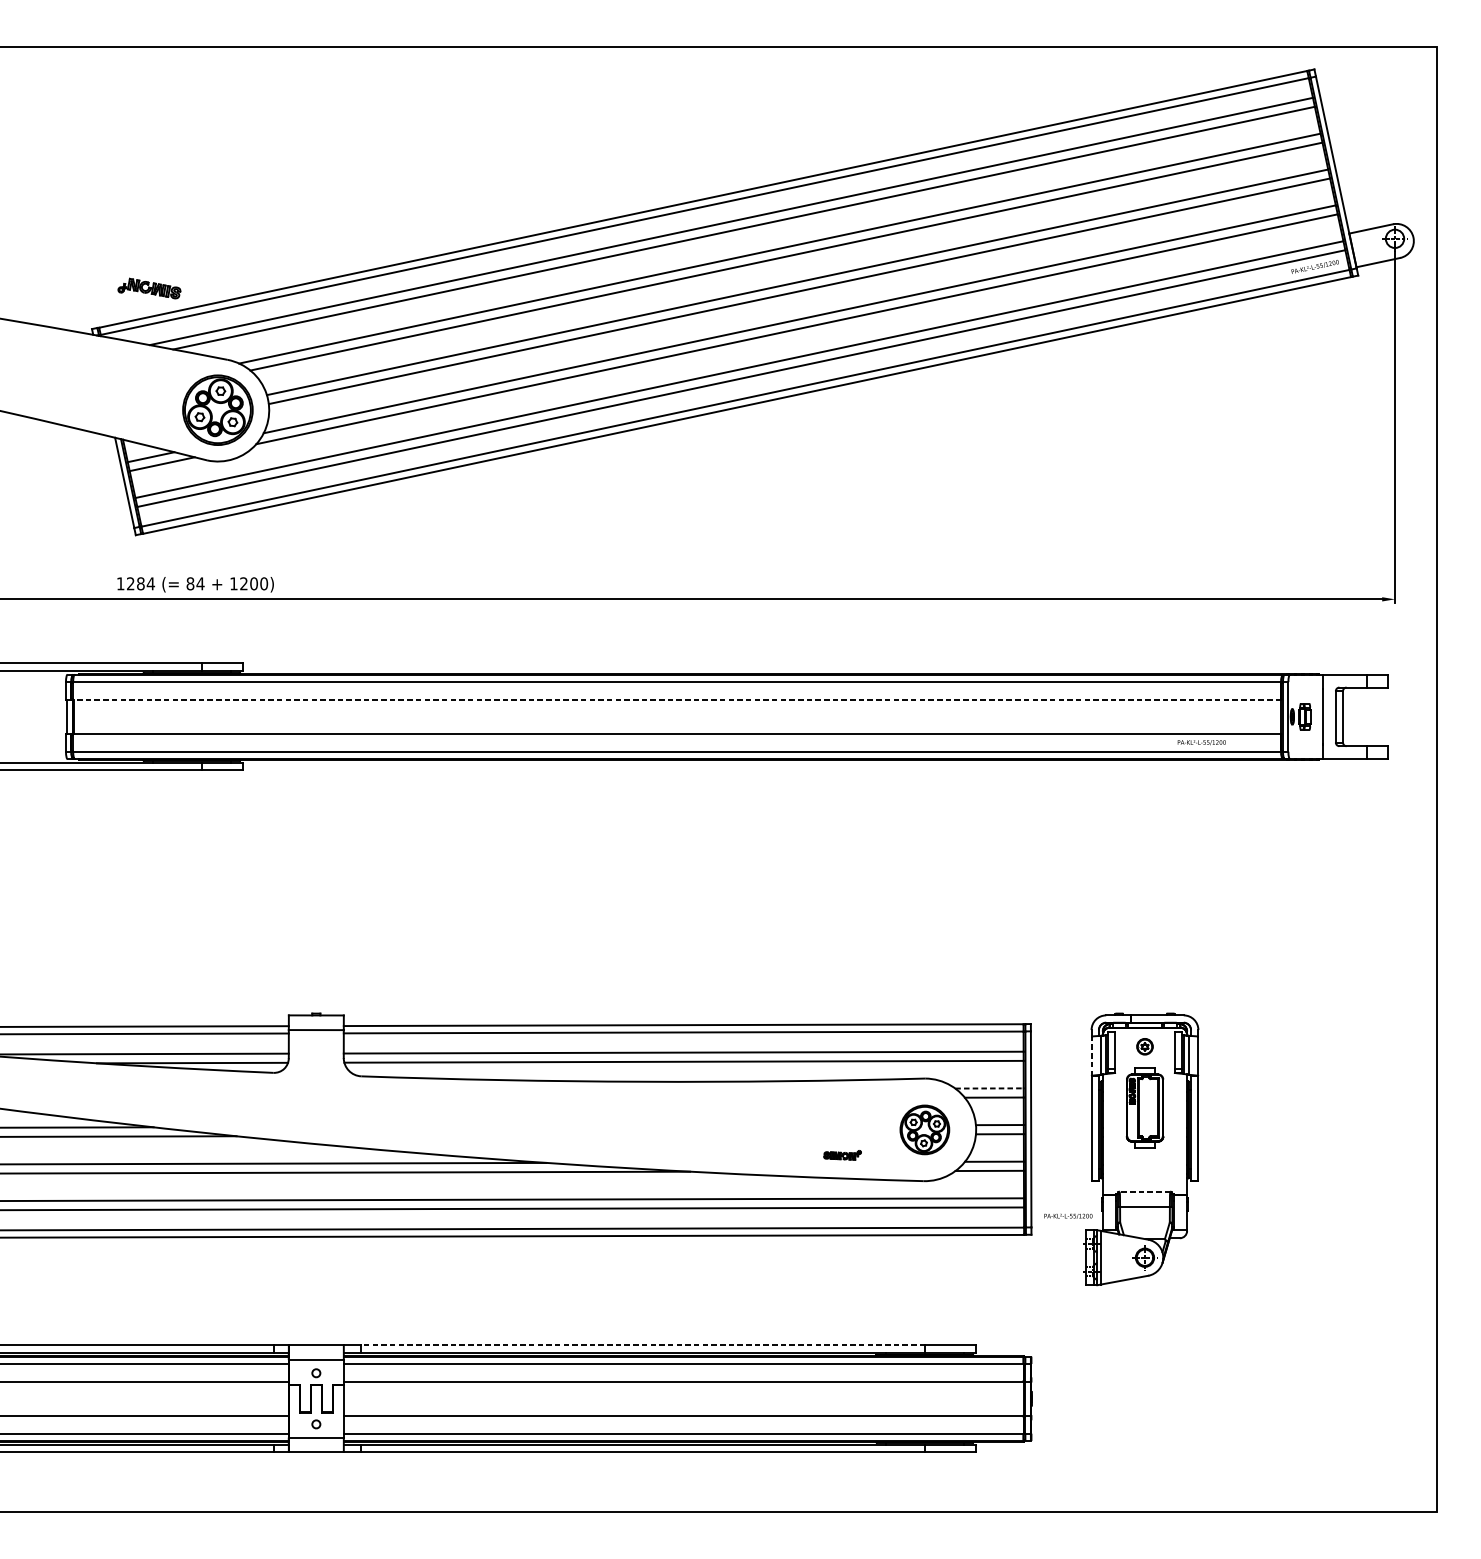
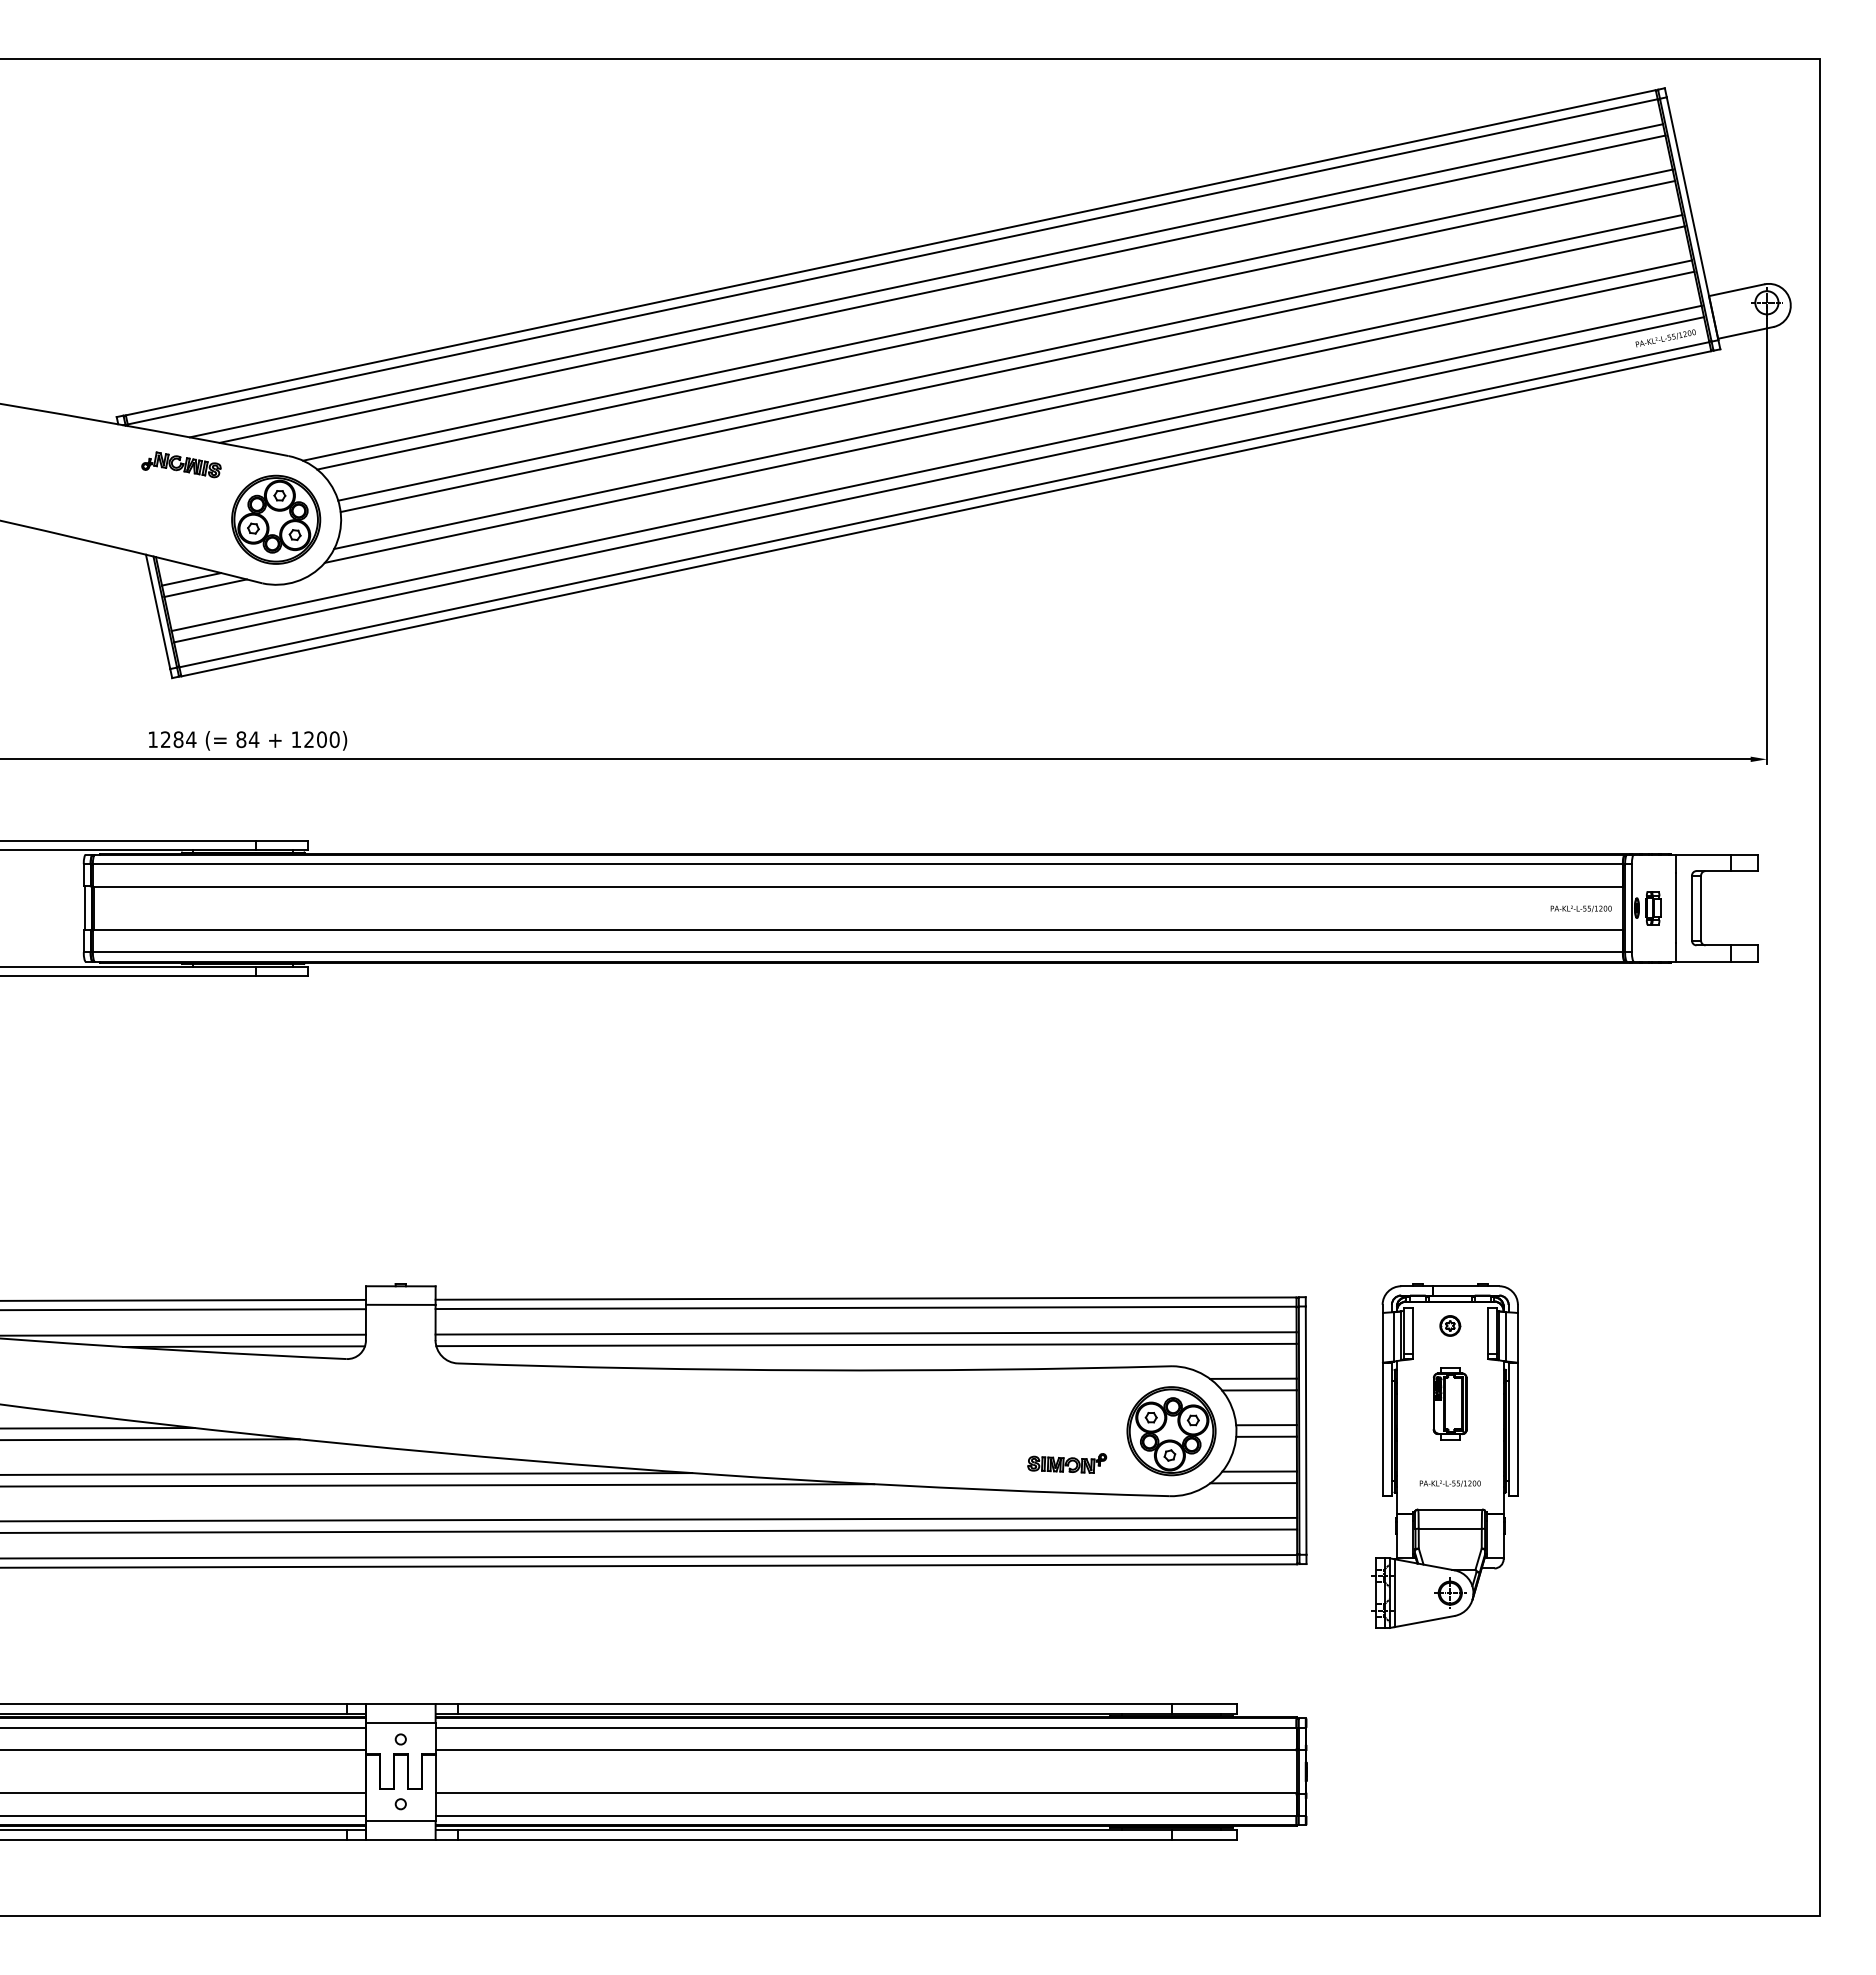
part: (149, 288) -> (181, 464), moved
line: (676, 699) -> (857, 886), dashed -> solid
text: (1201, 742) -> (1580, 908), moved
line: (1091, 1056) -> (1382, 1338), dashed -> solid
line: (989, 1088) -> (1253, 1378), dashed -> solid
part: (1144, 1107) -> (1449, 1403), size x0.71
part: (924, 1130) -> (1171, 1431), size x1.43
part: (842, 1155) -> (1067, 1463), size x1.67
line: (1144, 1191) -> (1449, 1509), dashed -> solid
text: (1067, 1216) -> (1449, 1483), moved
line: (642, 1345) -> (814, 1704), dashed -> solid

